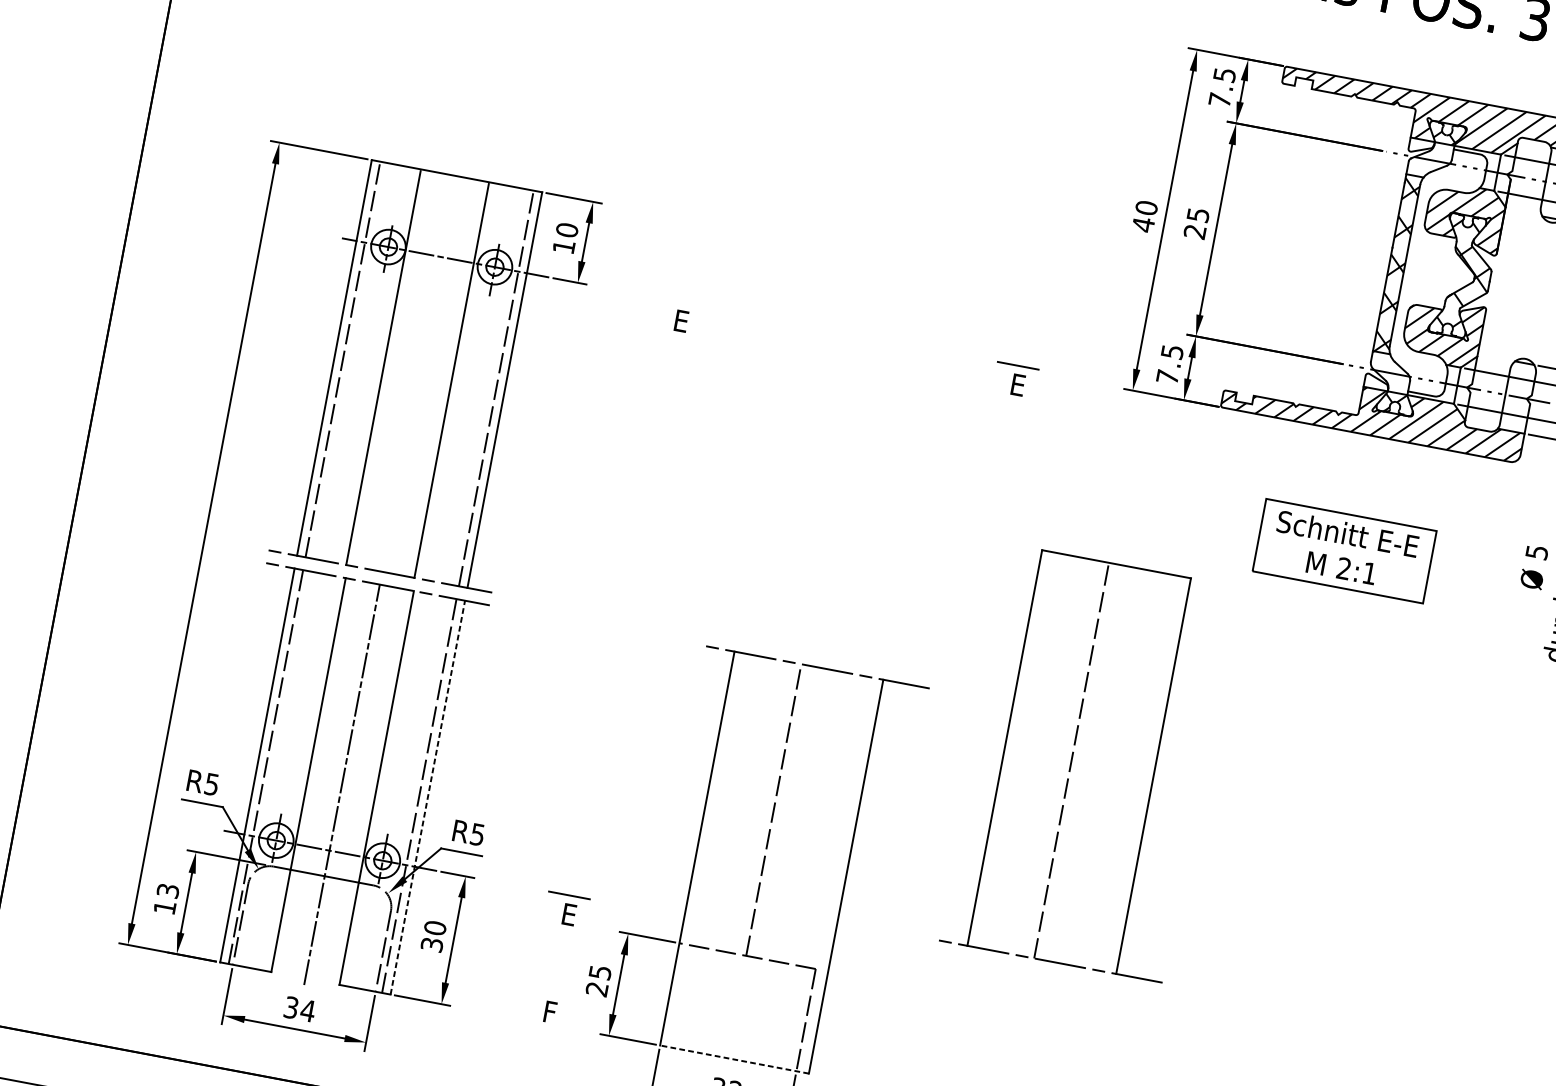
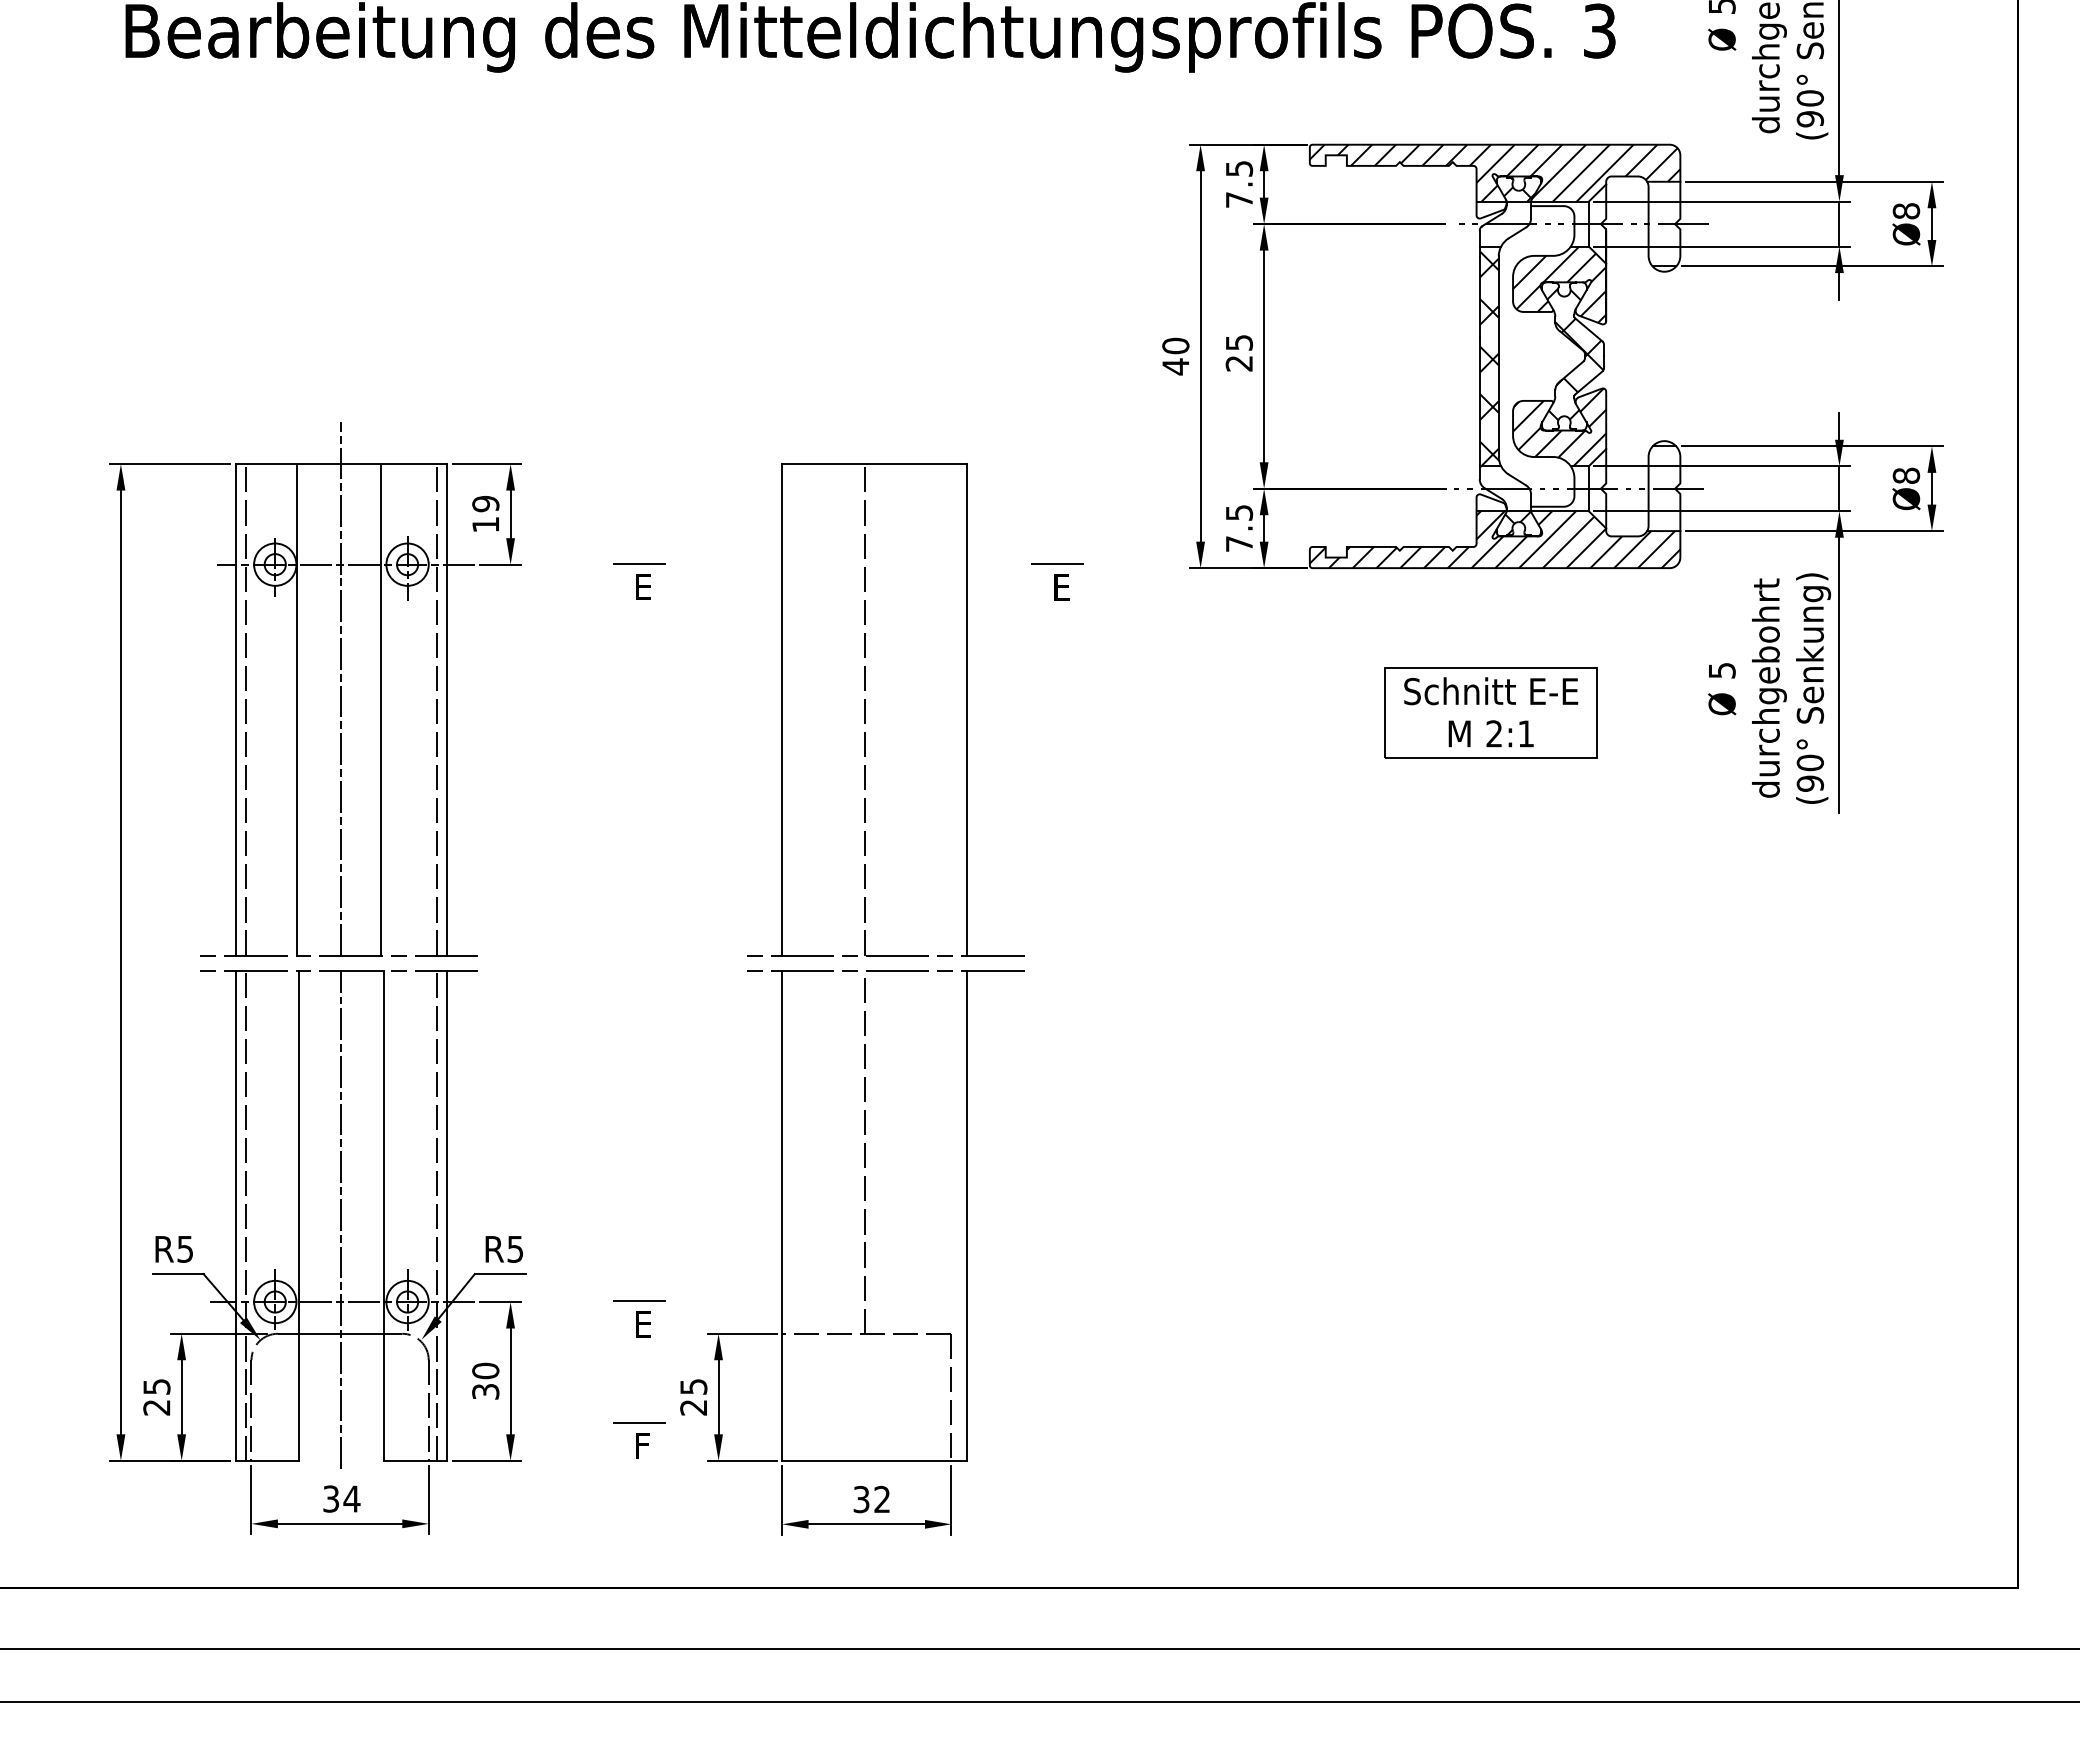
text: (566, 229) -> (485, 503), 10 -> 19
line: (680, 302) -> (638, 564), added
line: (422, 356) -> (341, 688), added
part: (1071, 760) -> (865, 709), moved
line: (427, 797) -> (447, 1216), dashed -> solid
text: (166, 899) -> (156, 1397), 13 -> 25
line: (550, 992) -> (638, 1422), added
line: (734, 1059) -> (874, 1460), dashed -> solid

